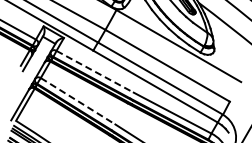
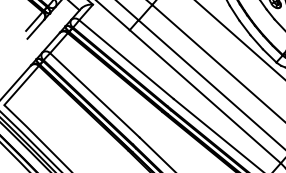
line: (95, 71) -> (127, 59), dashed -> solid
line: (78, 101) -> (95, 95), dashed -> solid

